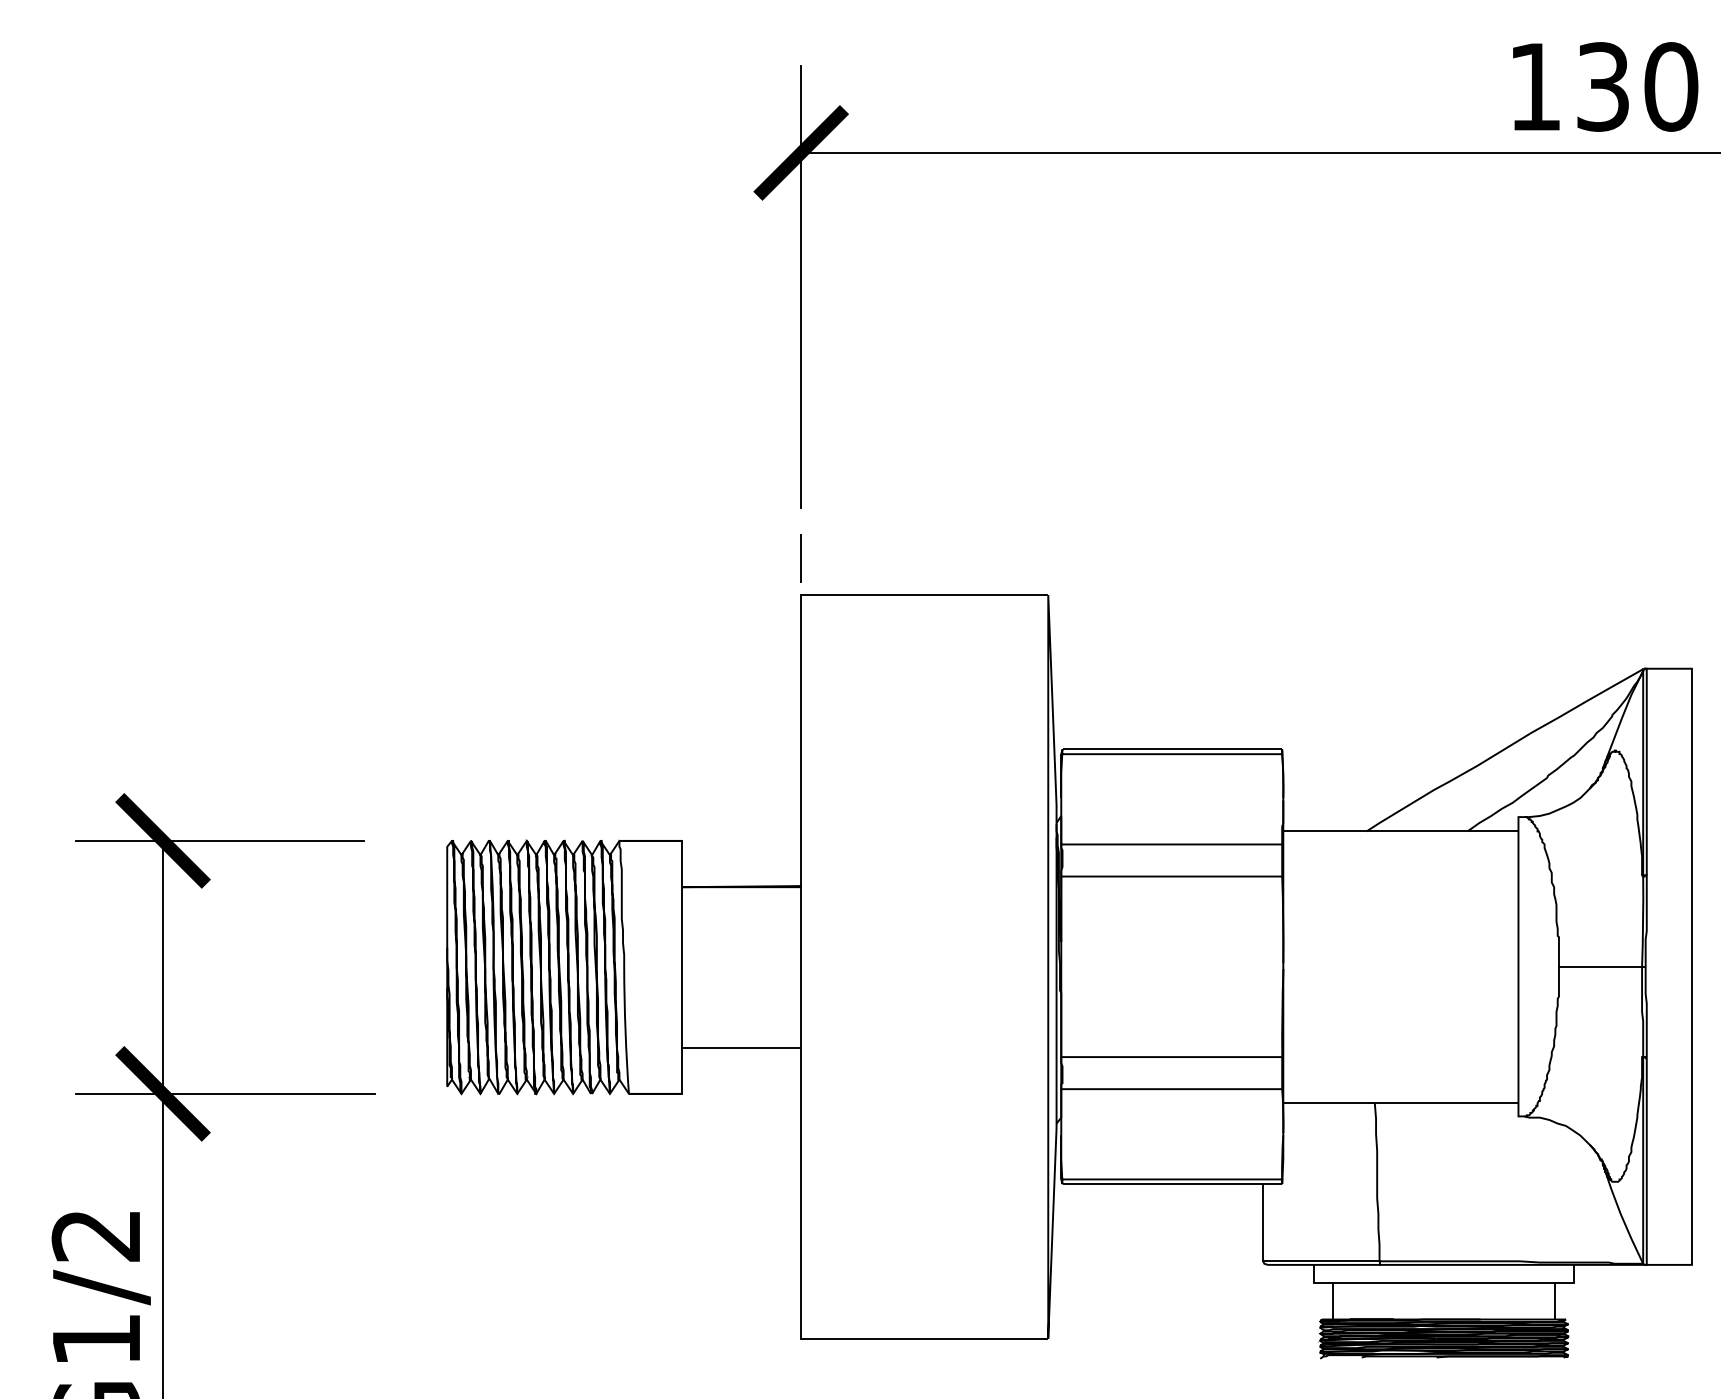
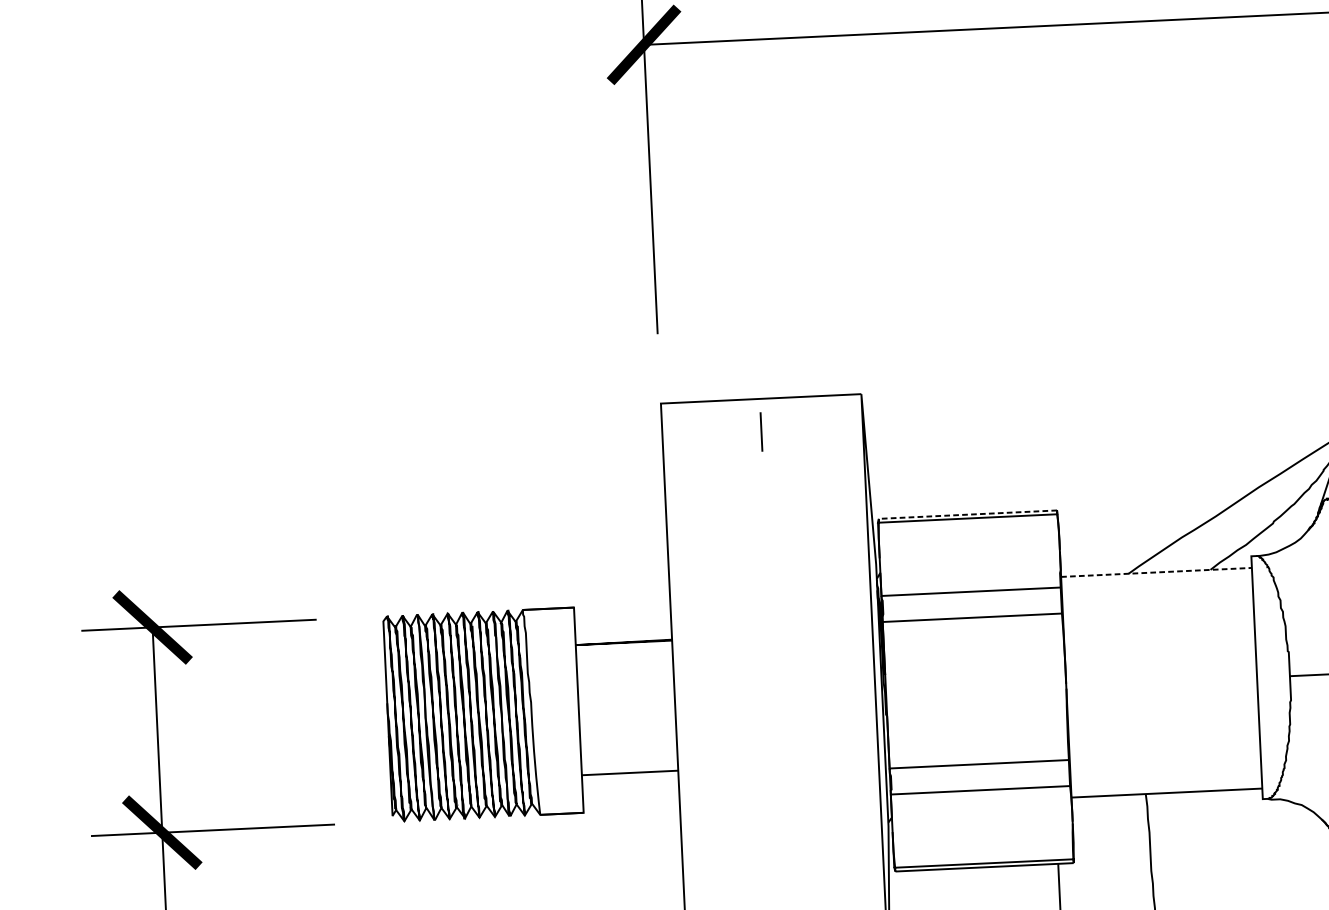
line: (800, 558) -> (760, 431), moved
line: (1172, 749) -> (968, 514), solid -> dashed
line: (1400, 831) -> (1156, 572), solid -> dashed

